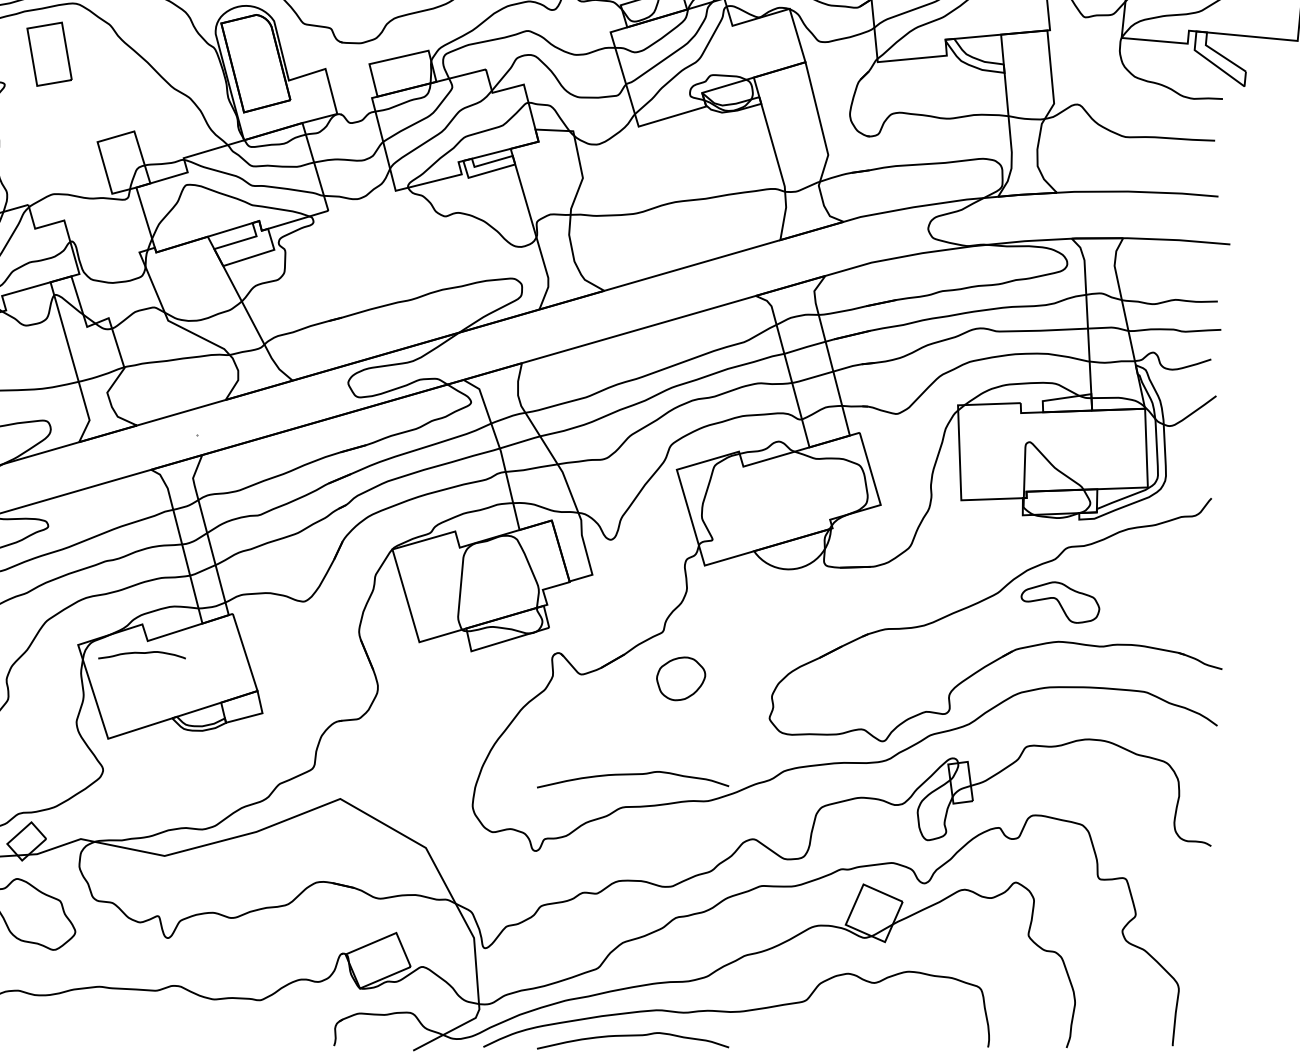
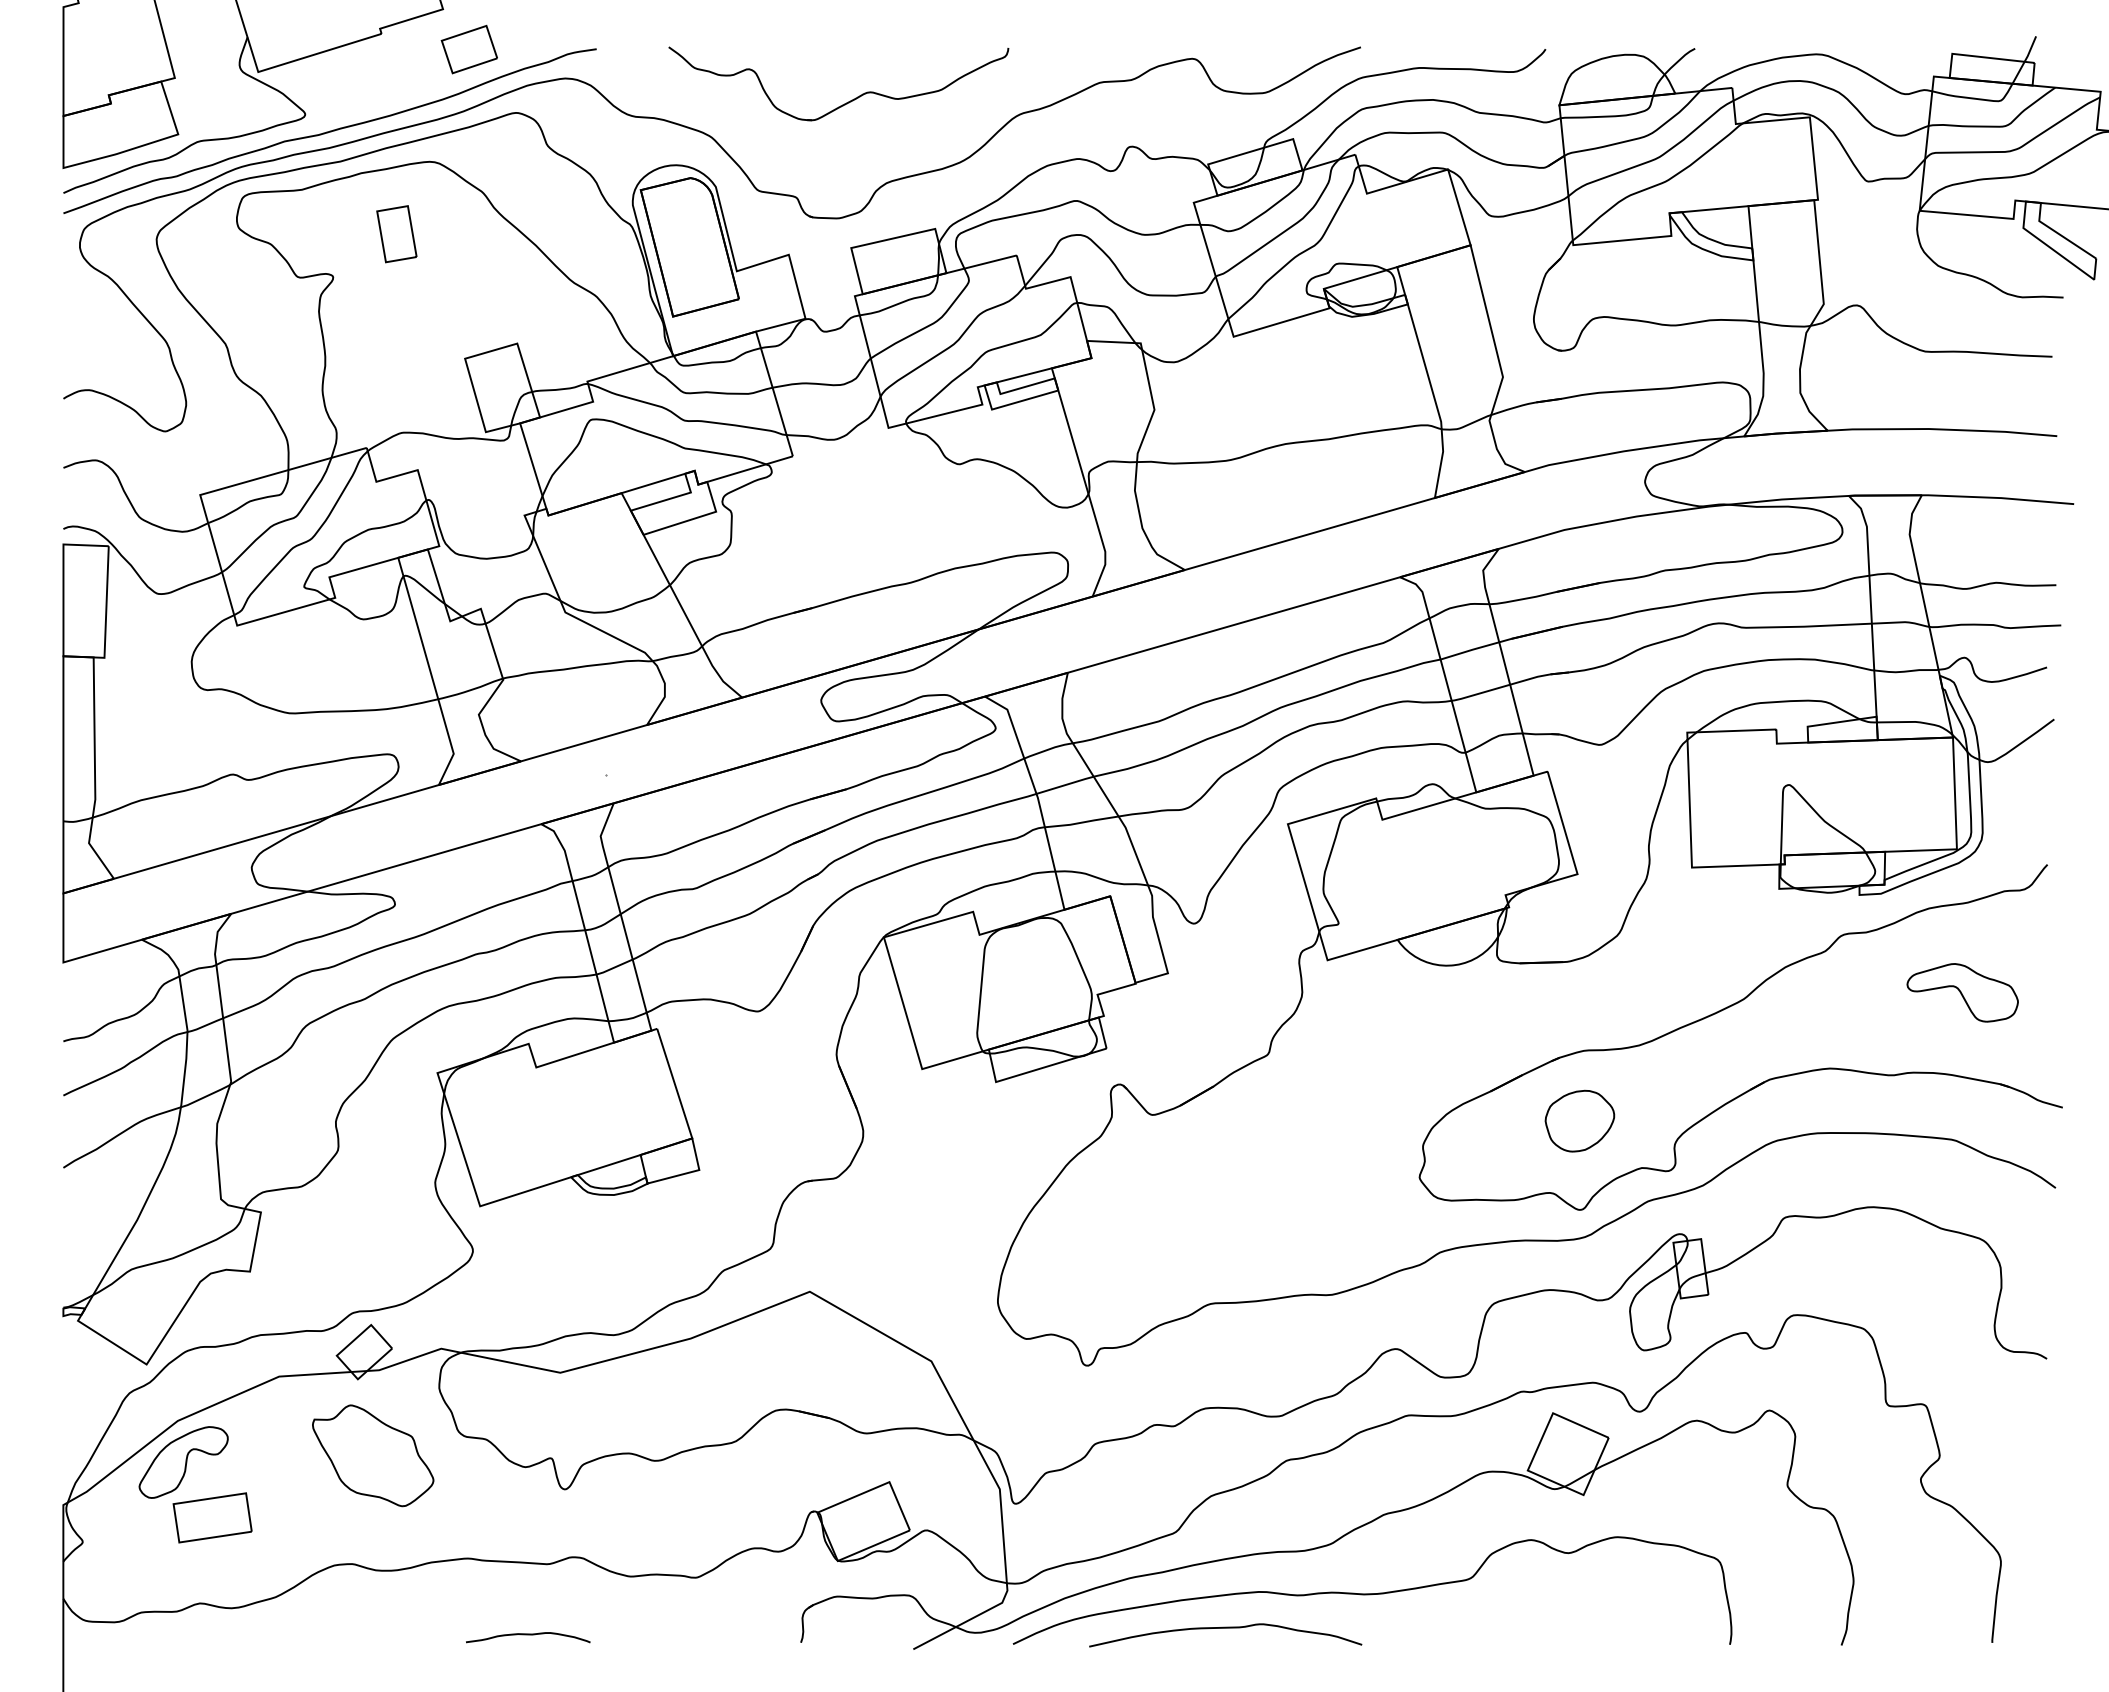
part: (49, 54) -> (396, 234), size x0.62
part: (1060, 602) -> (1962, 992), moved
curve: (142, 653) -> (528, 1635), moved
part: (680, 678) -> (1579, 1120), moved
curve: (632, 774) -> (1225, 1257), removed

